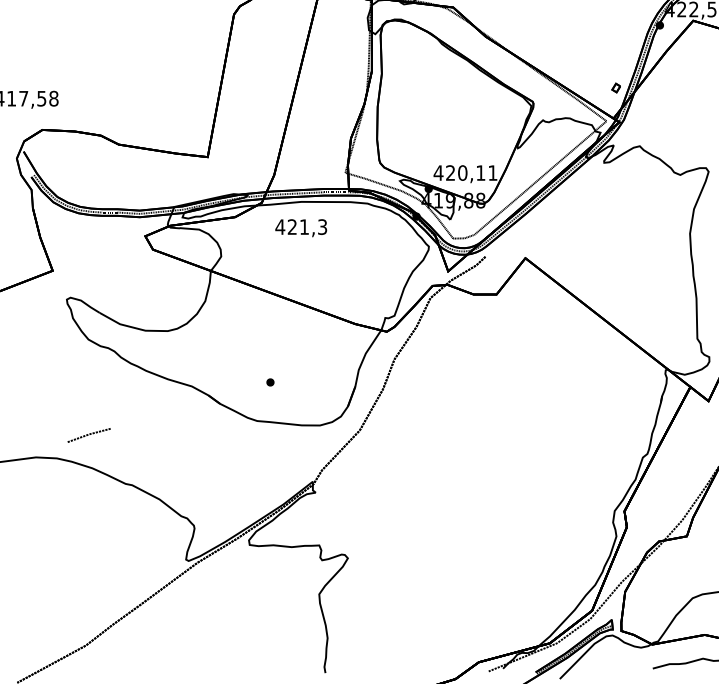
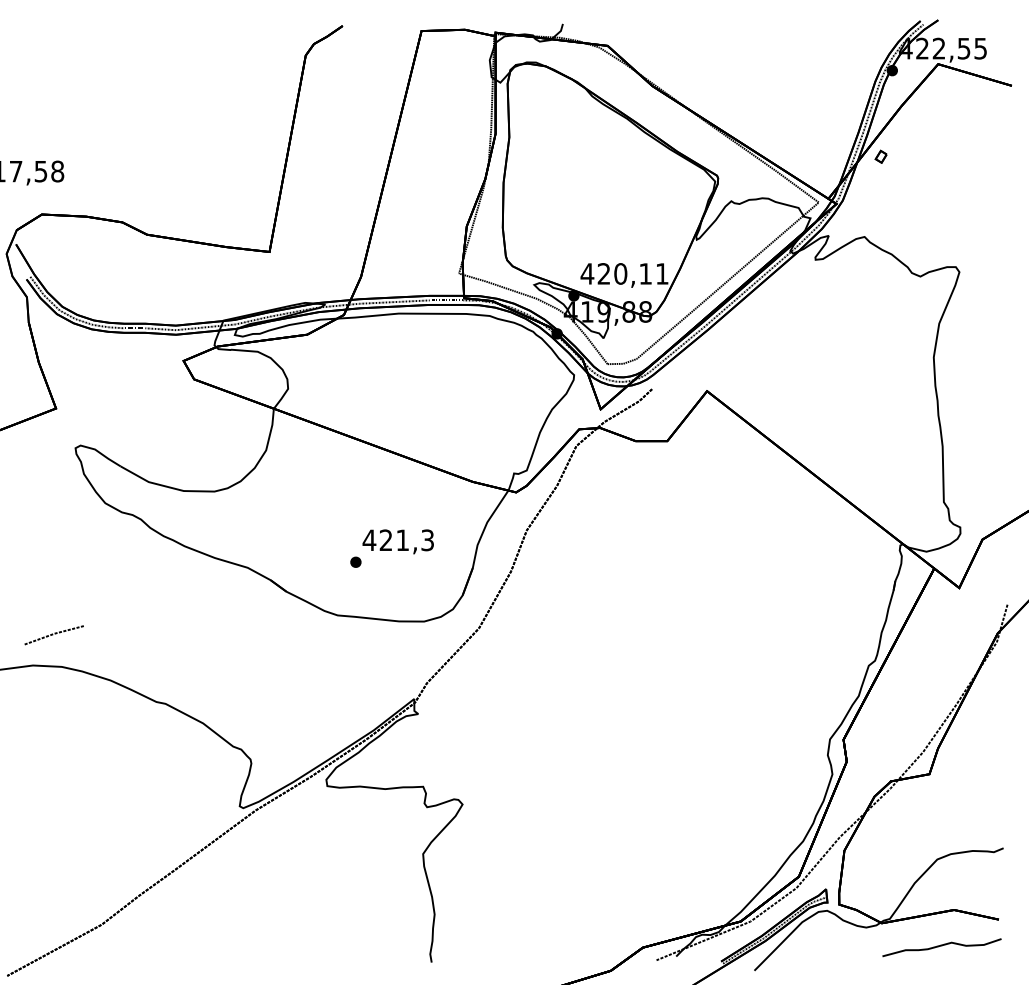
part: (615, 87) -> (880, 156), moved
text: (300, 227) -> (397, 541), moved
line: (88, 434) -> (53, 634), moved

